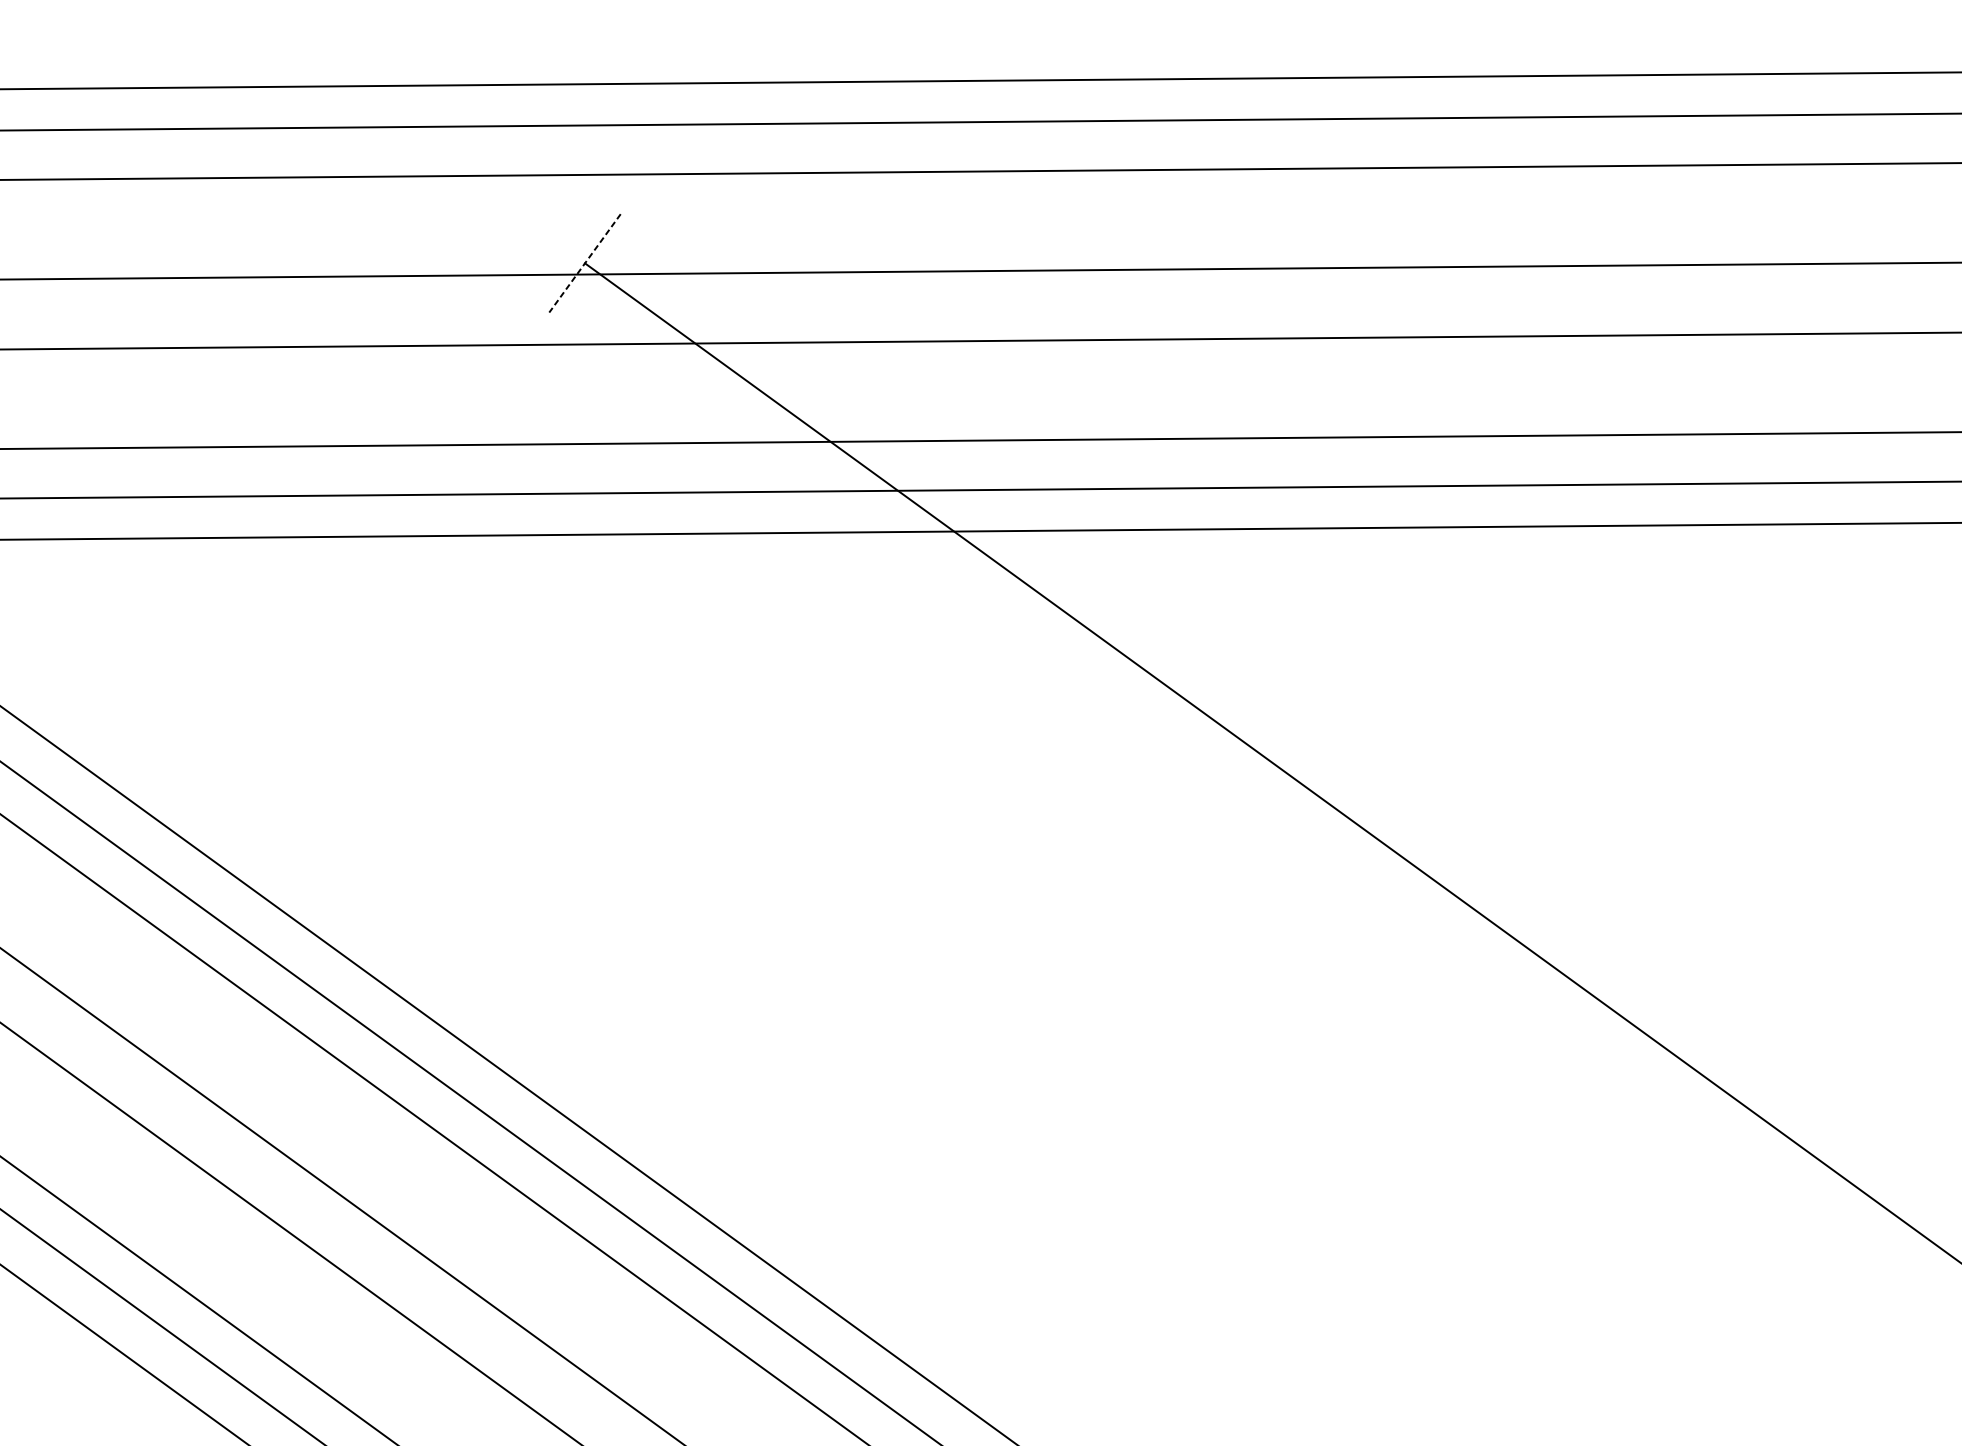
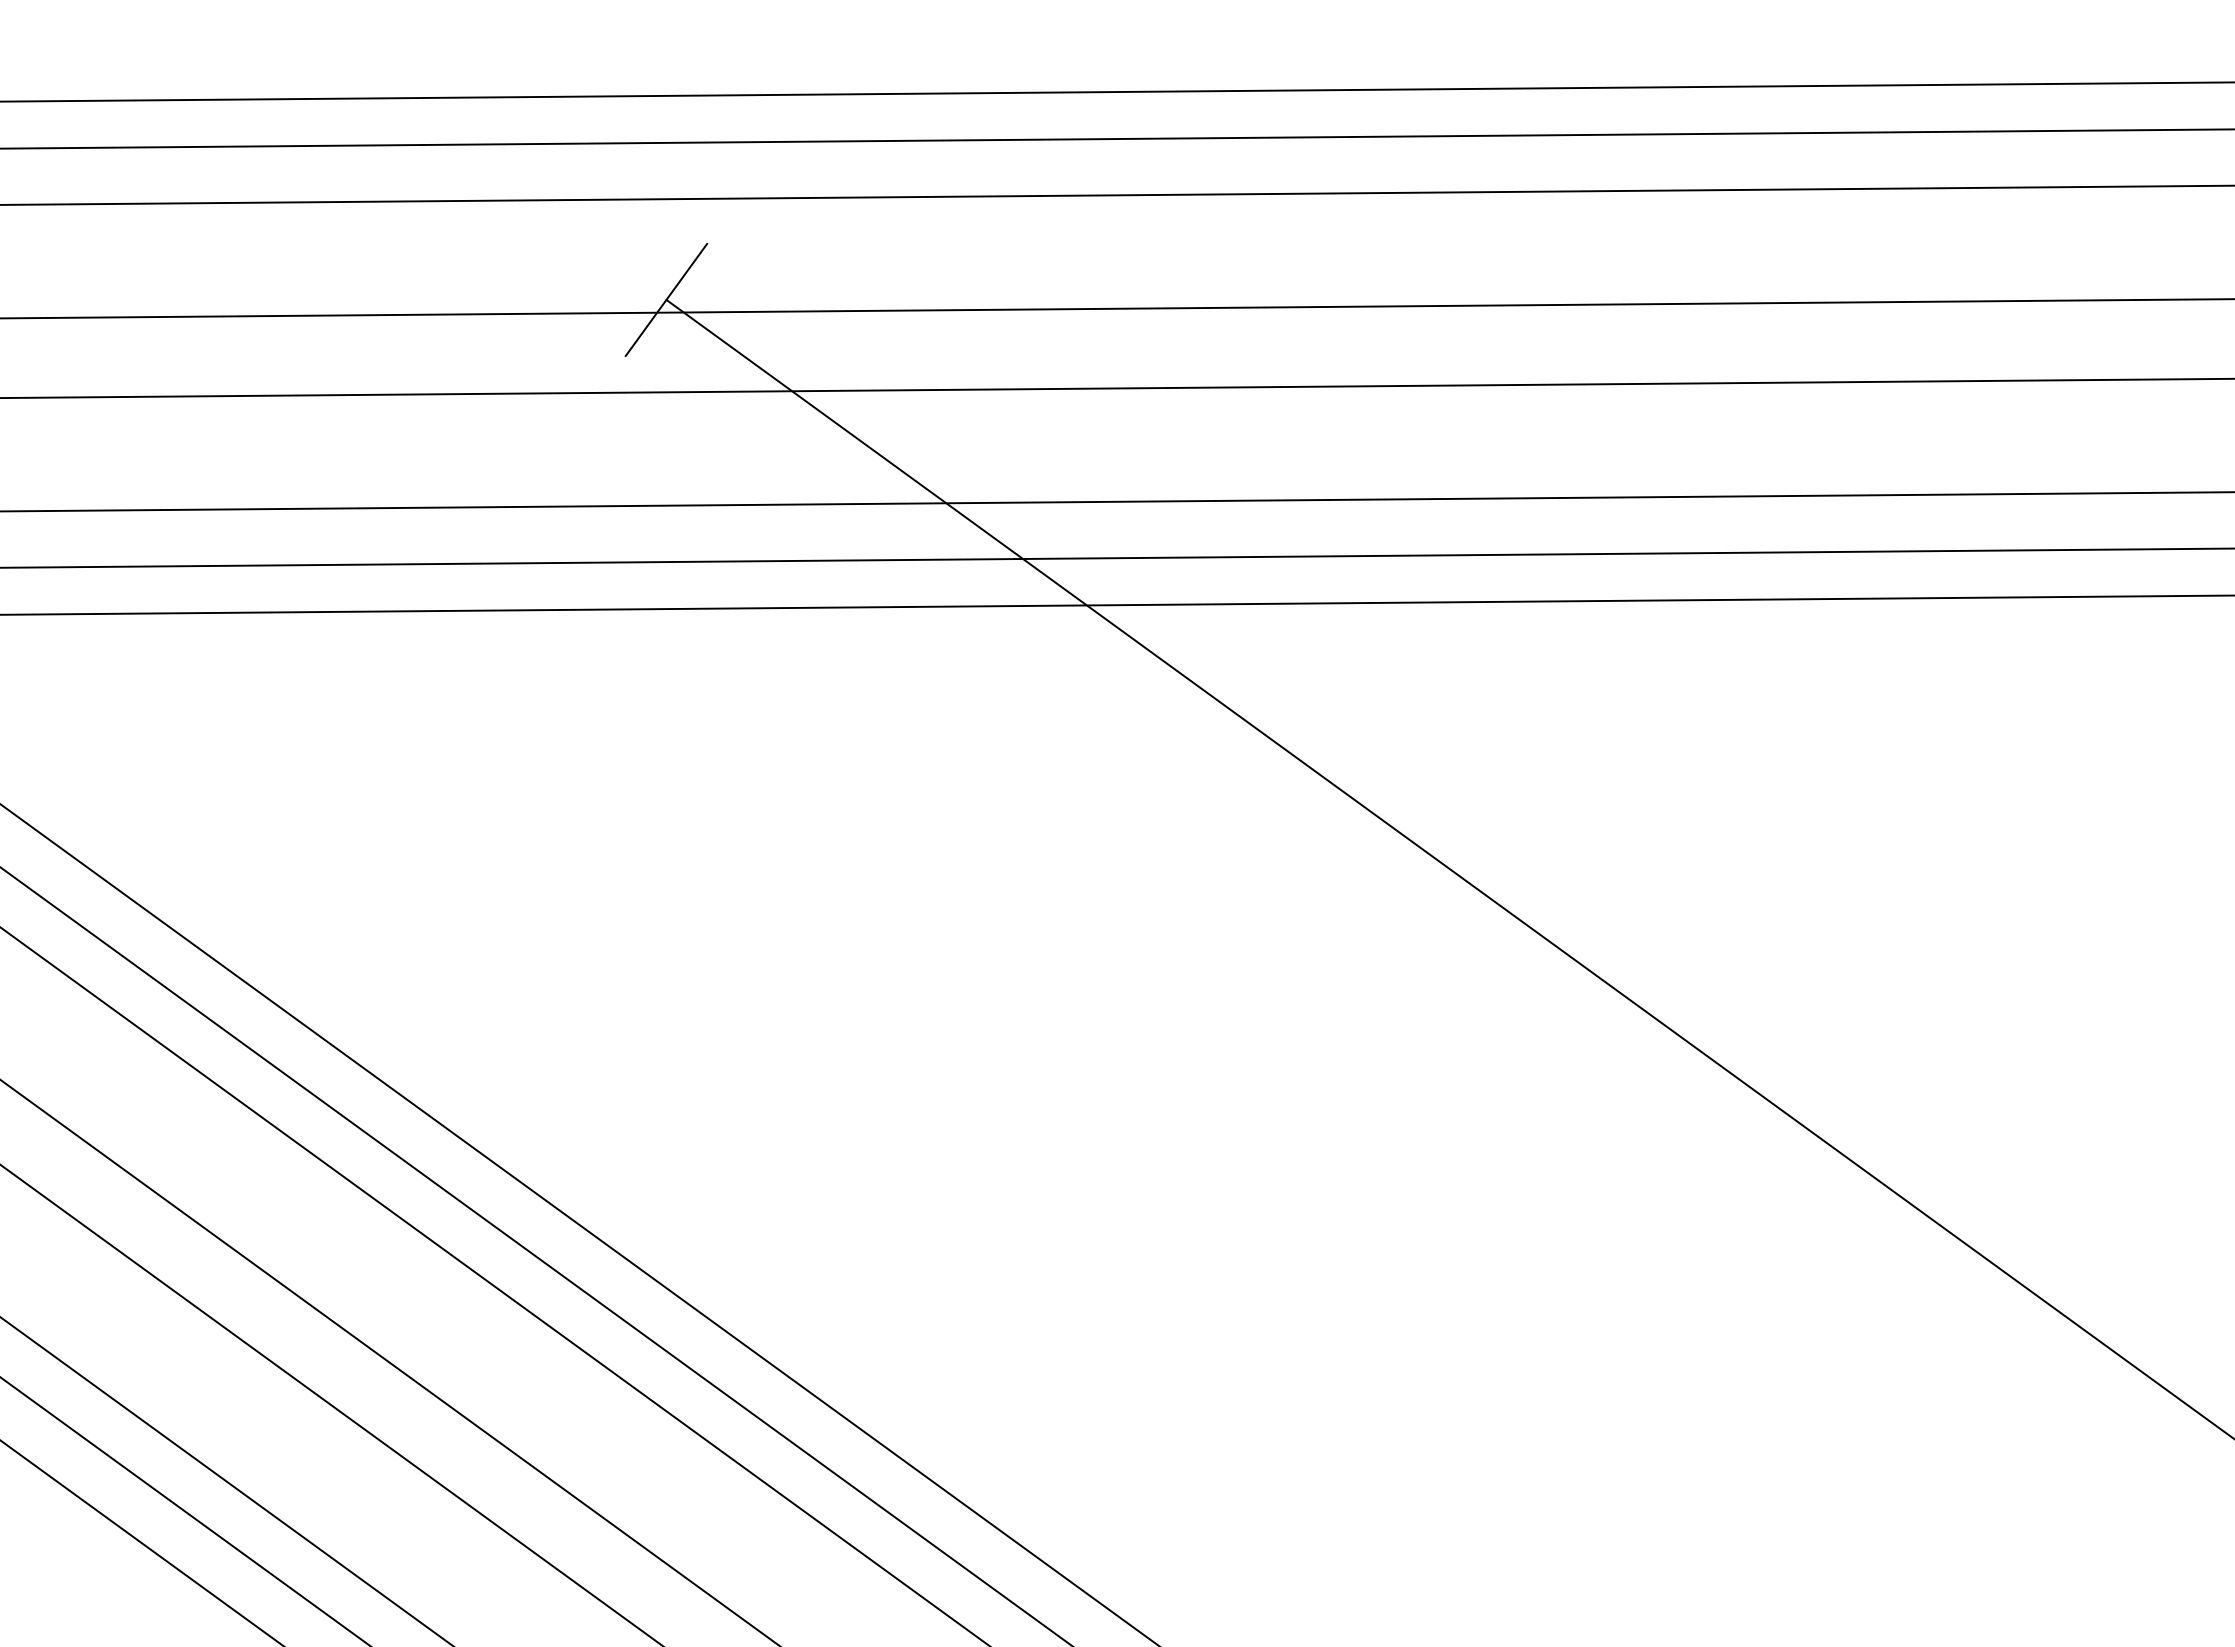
line: (585, 263) -> (666, 300), dashed -> solid

